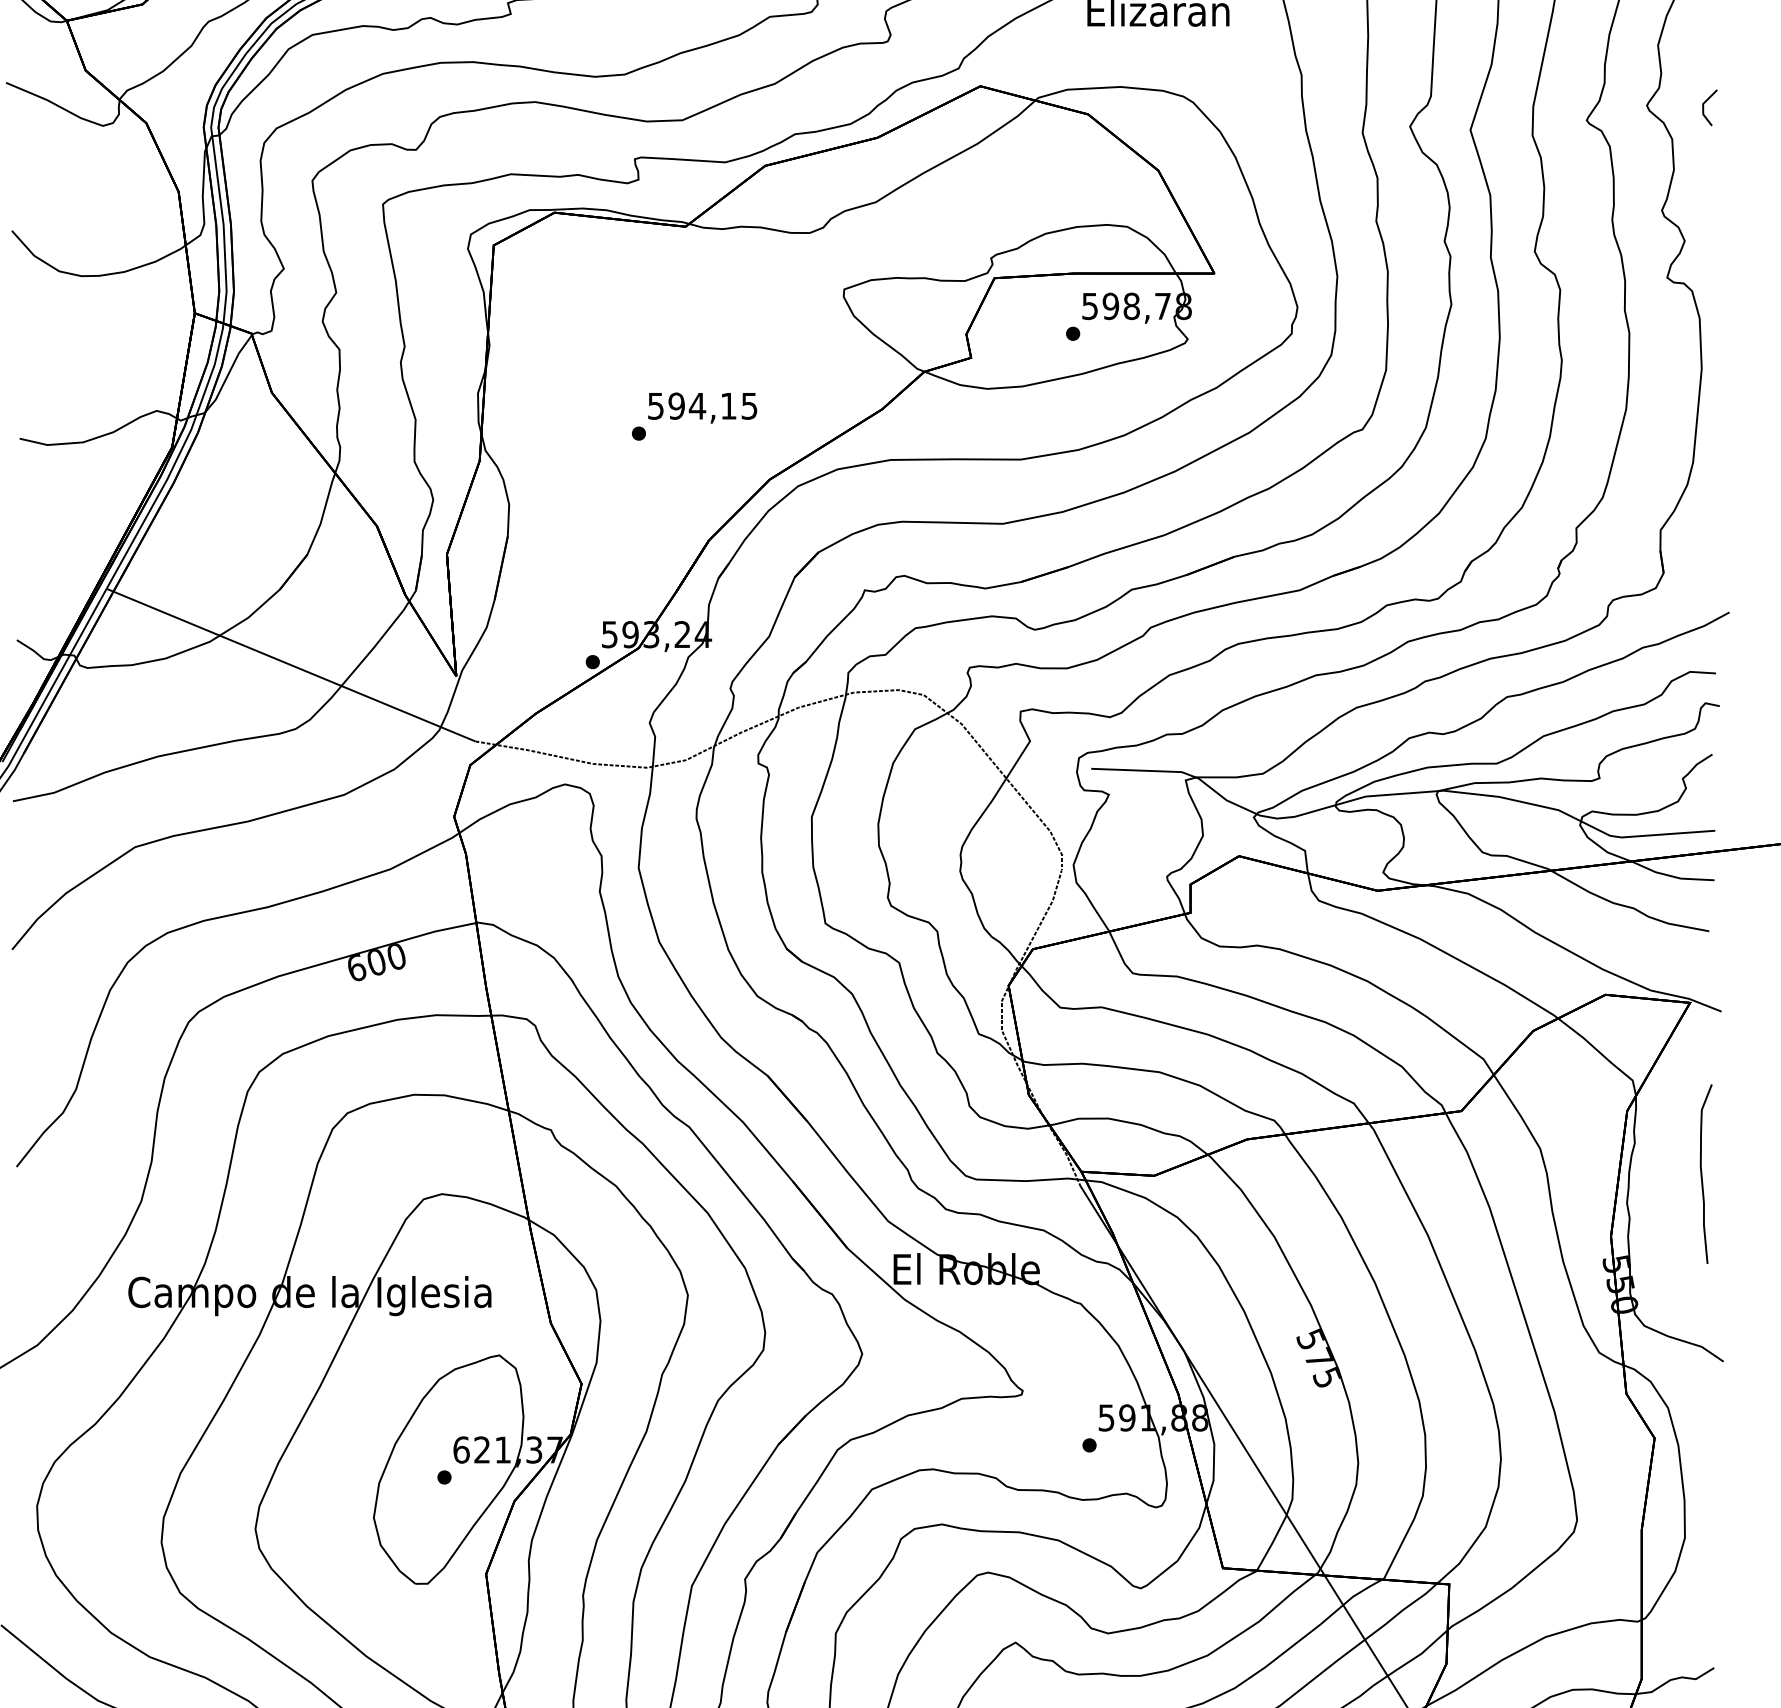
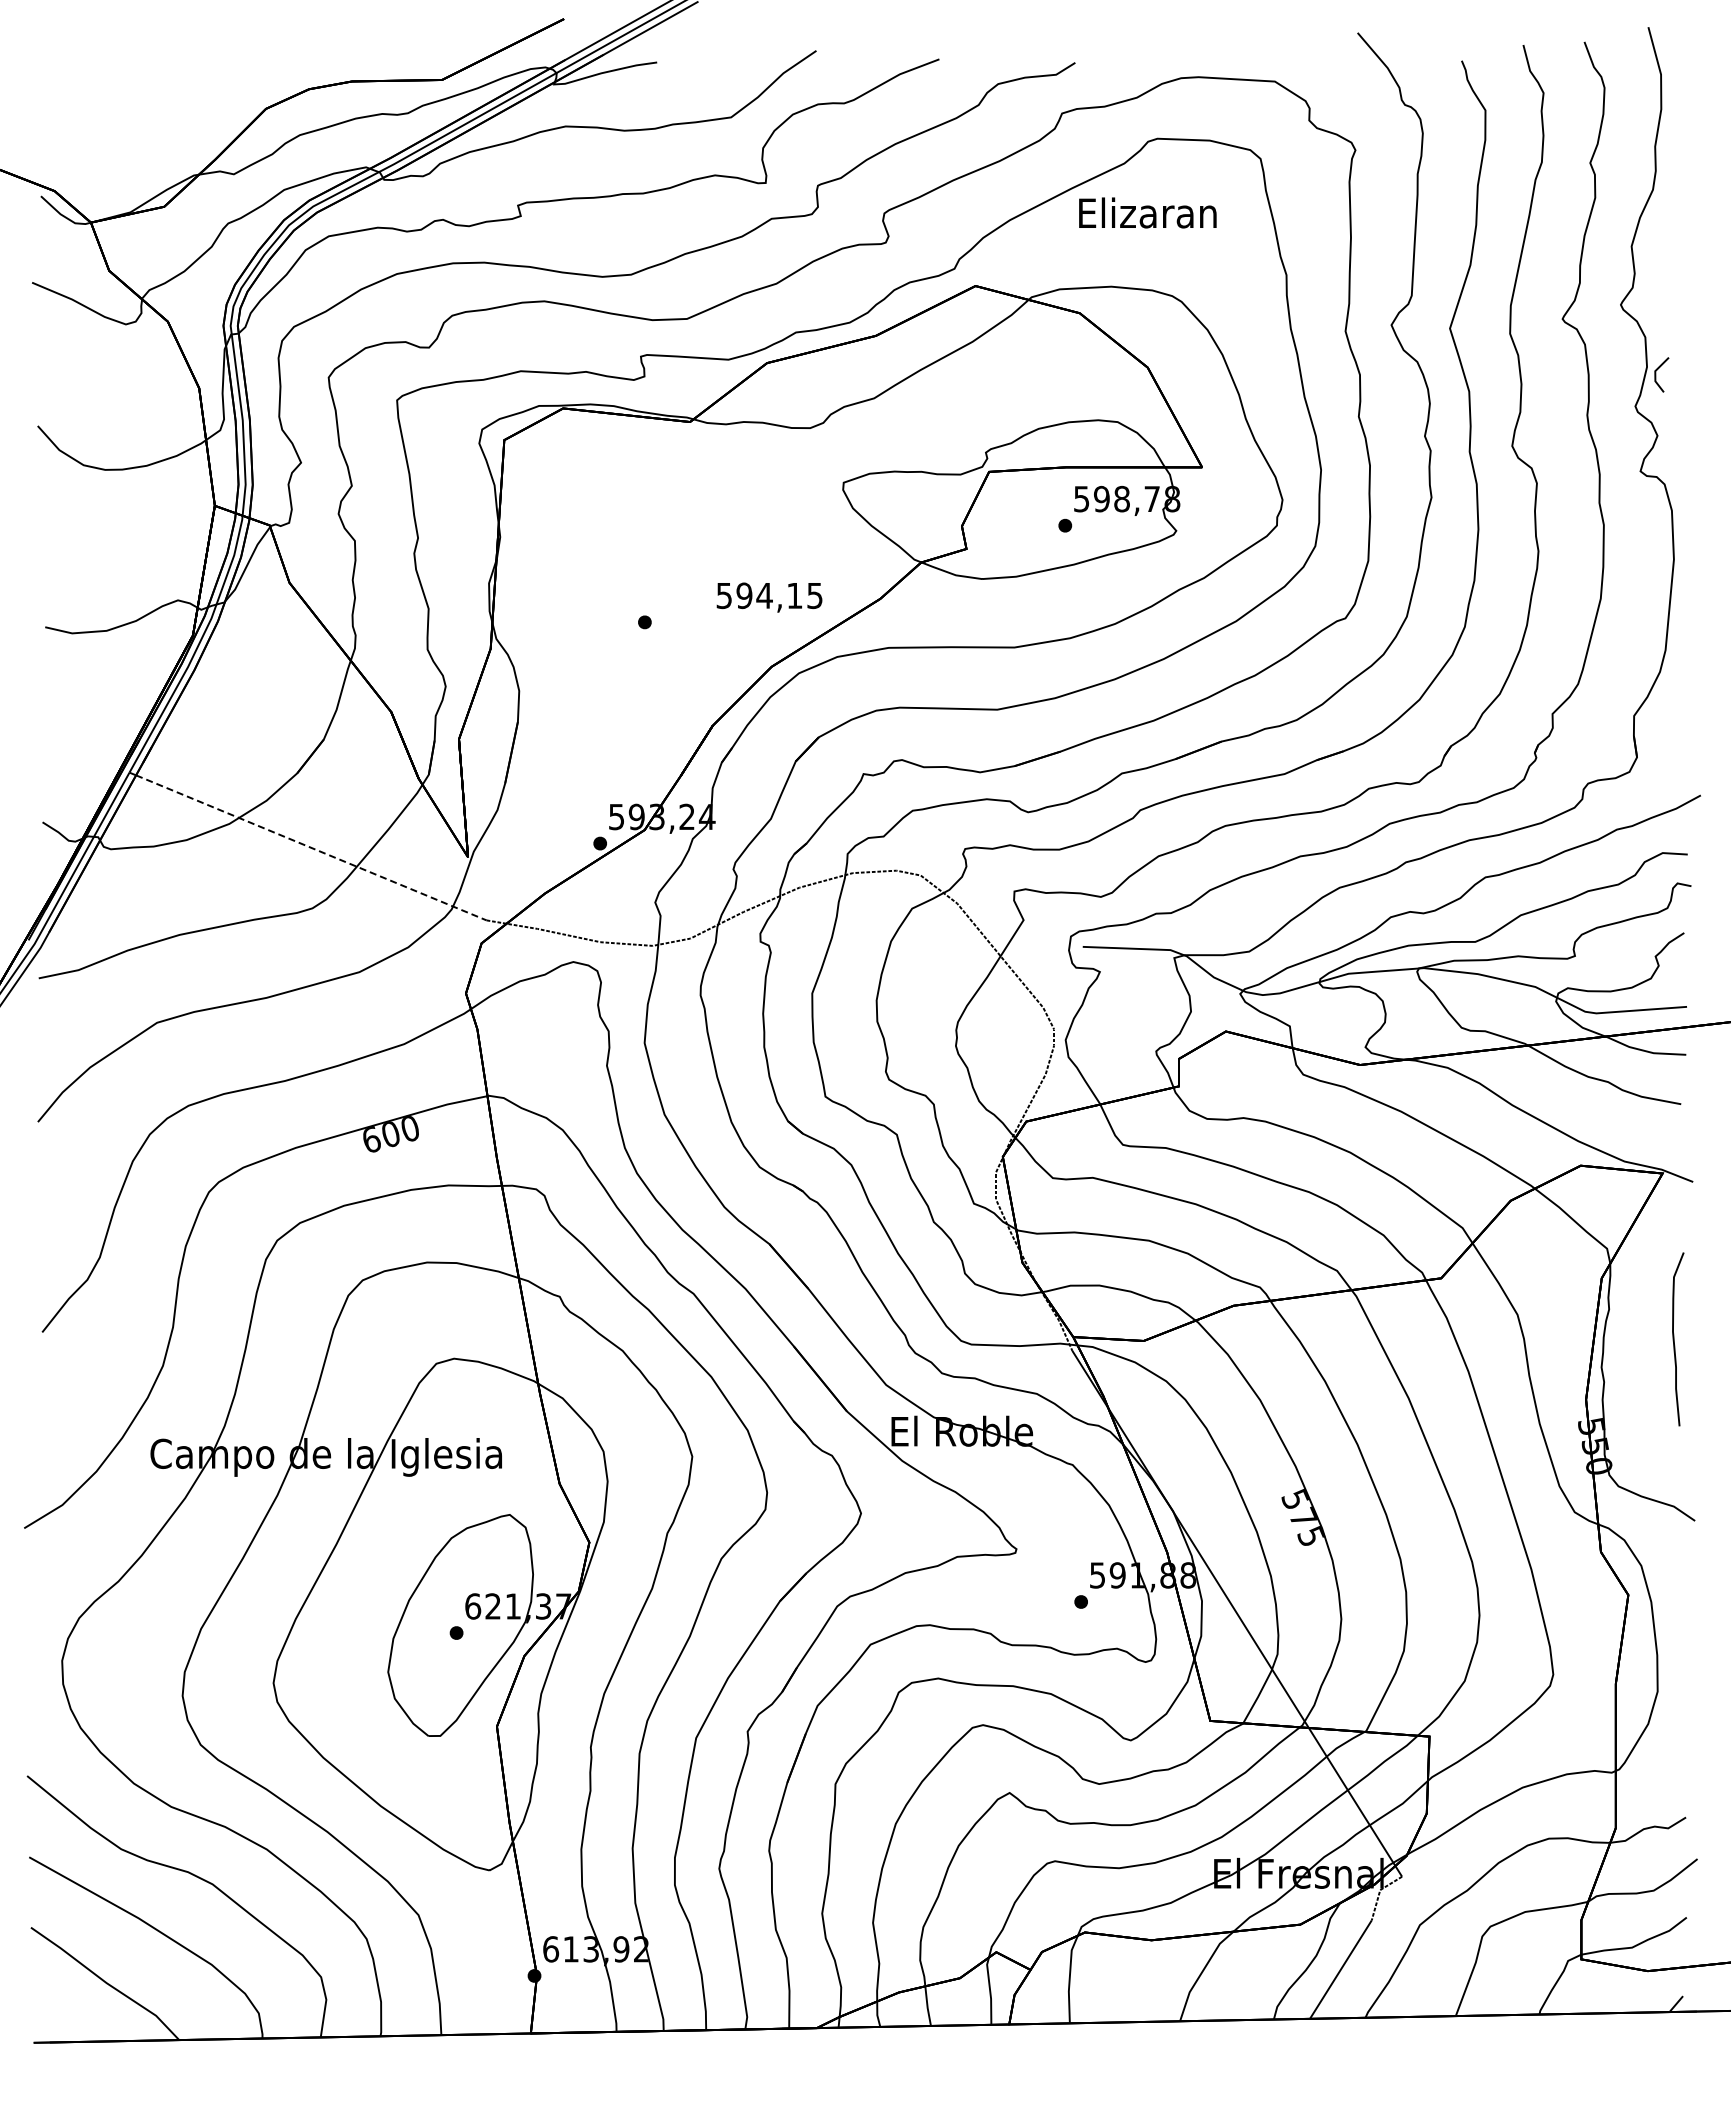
part: (1709, 107) -> (1661, 374), moved
text: (702, 407) -> (769, 597), moved
line: (294, 666) -> (311, 847), solid -> dashed

